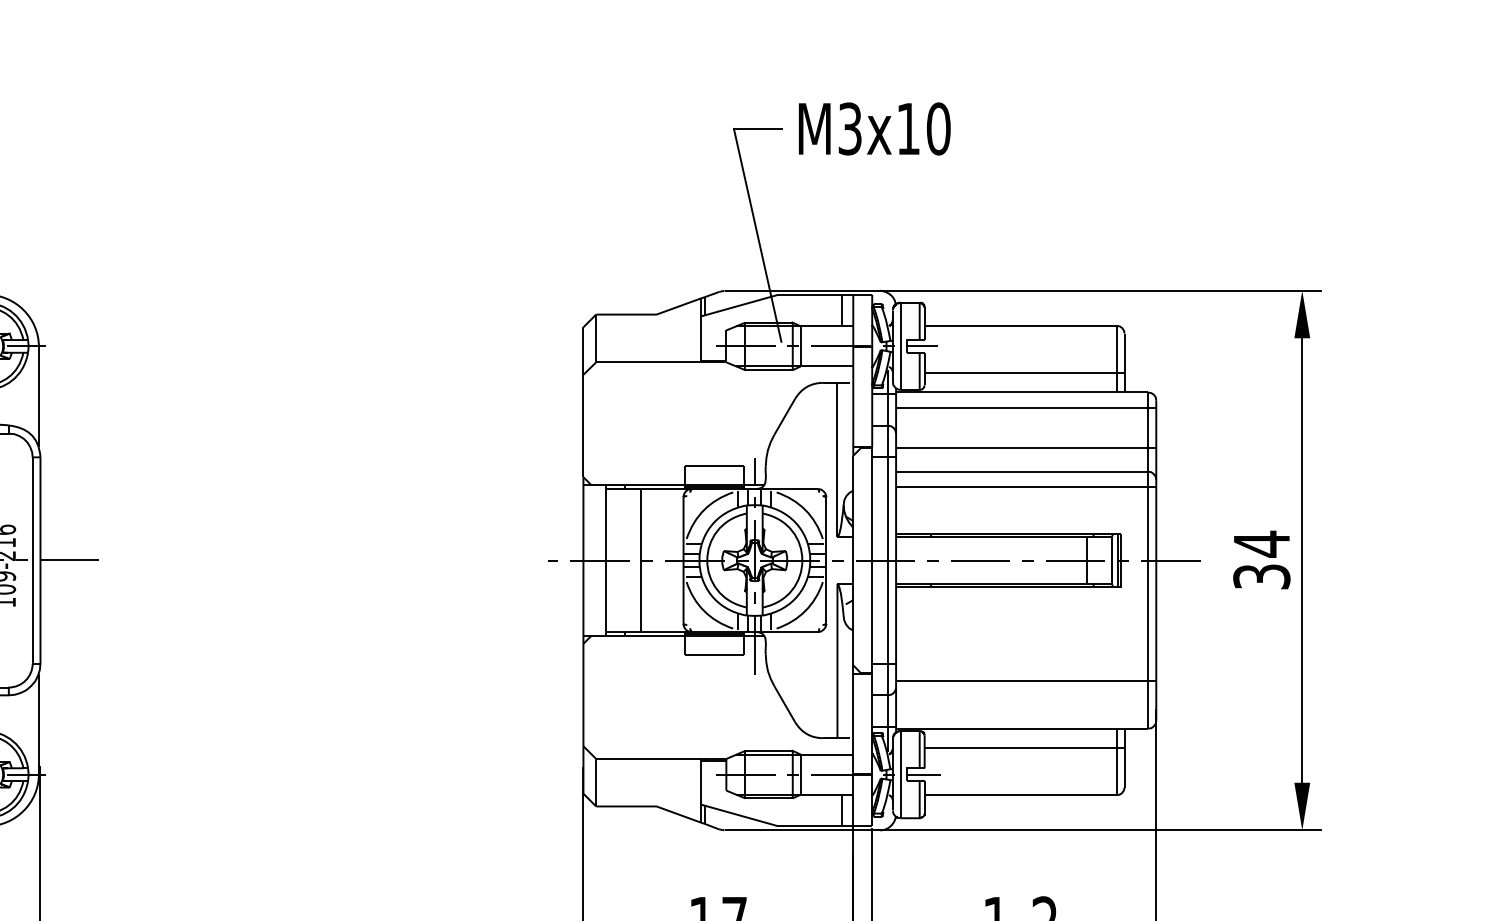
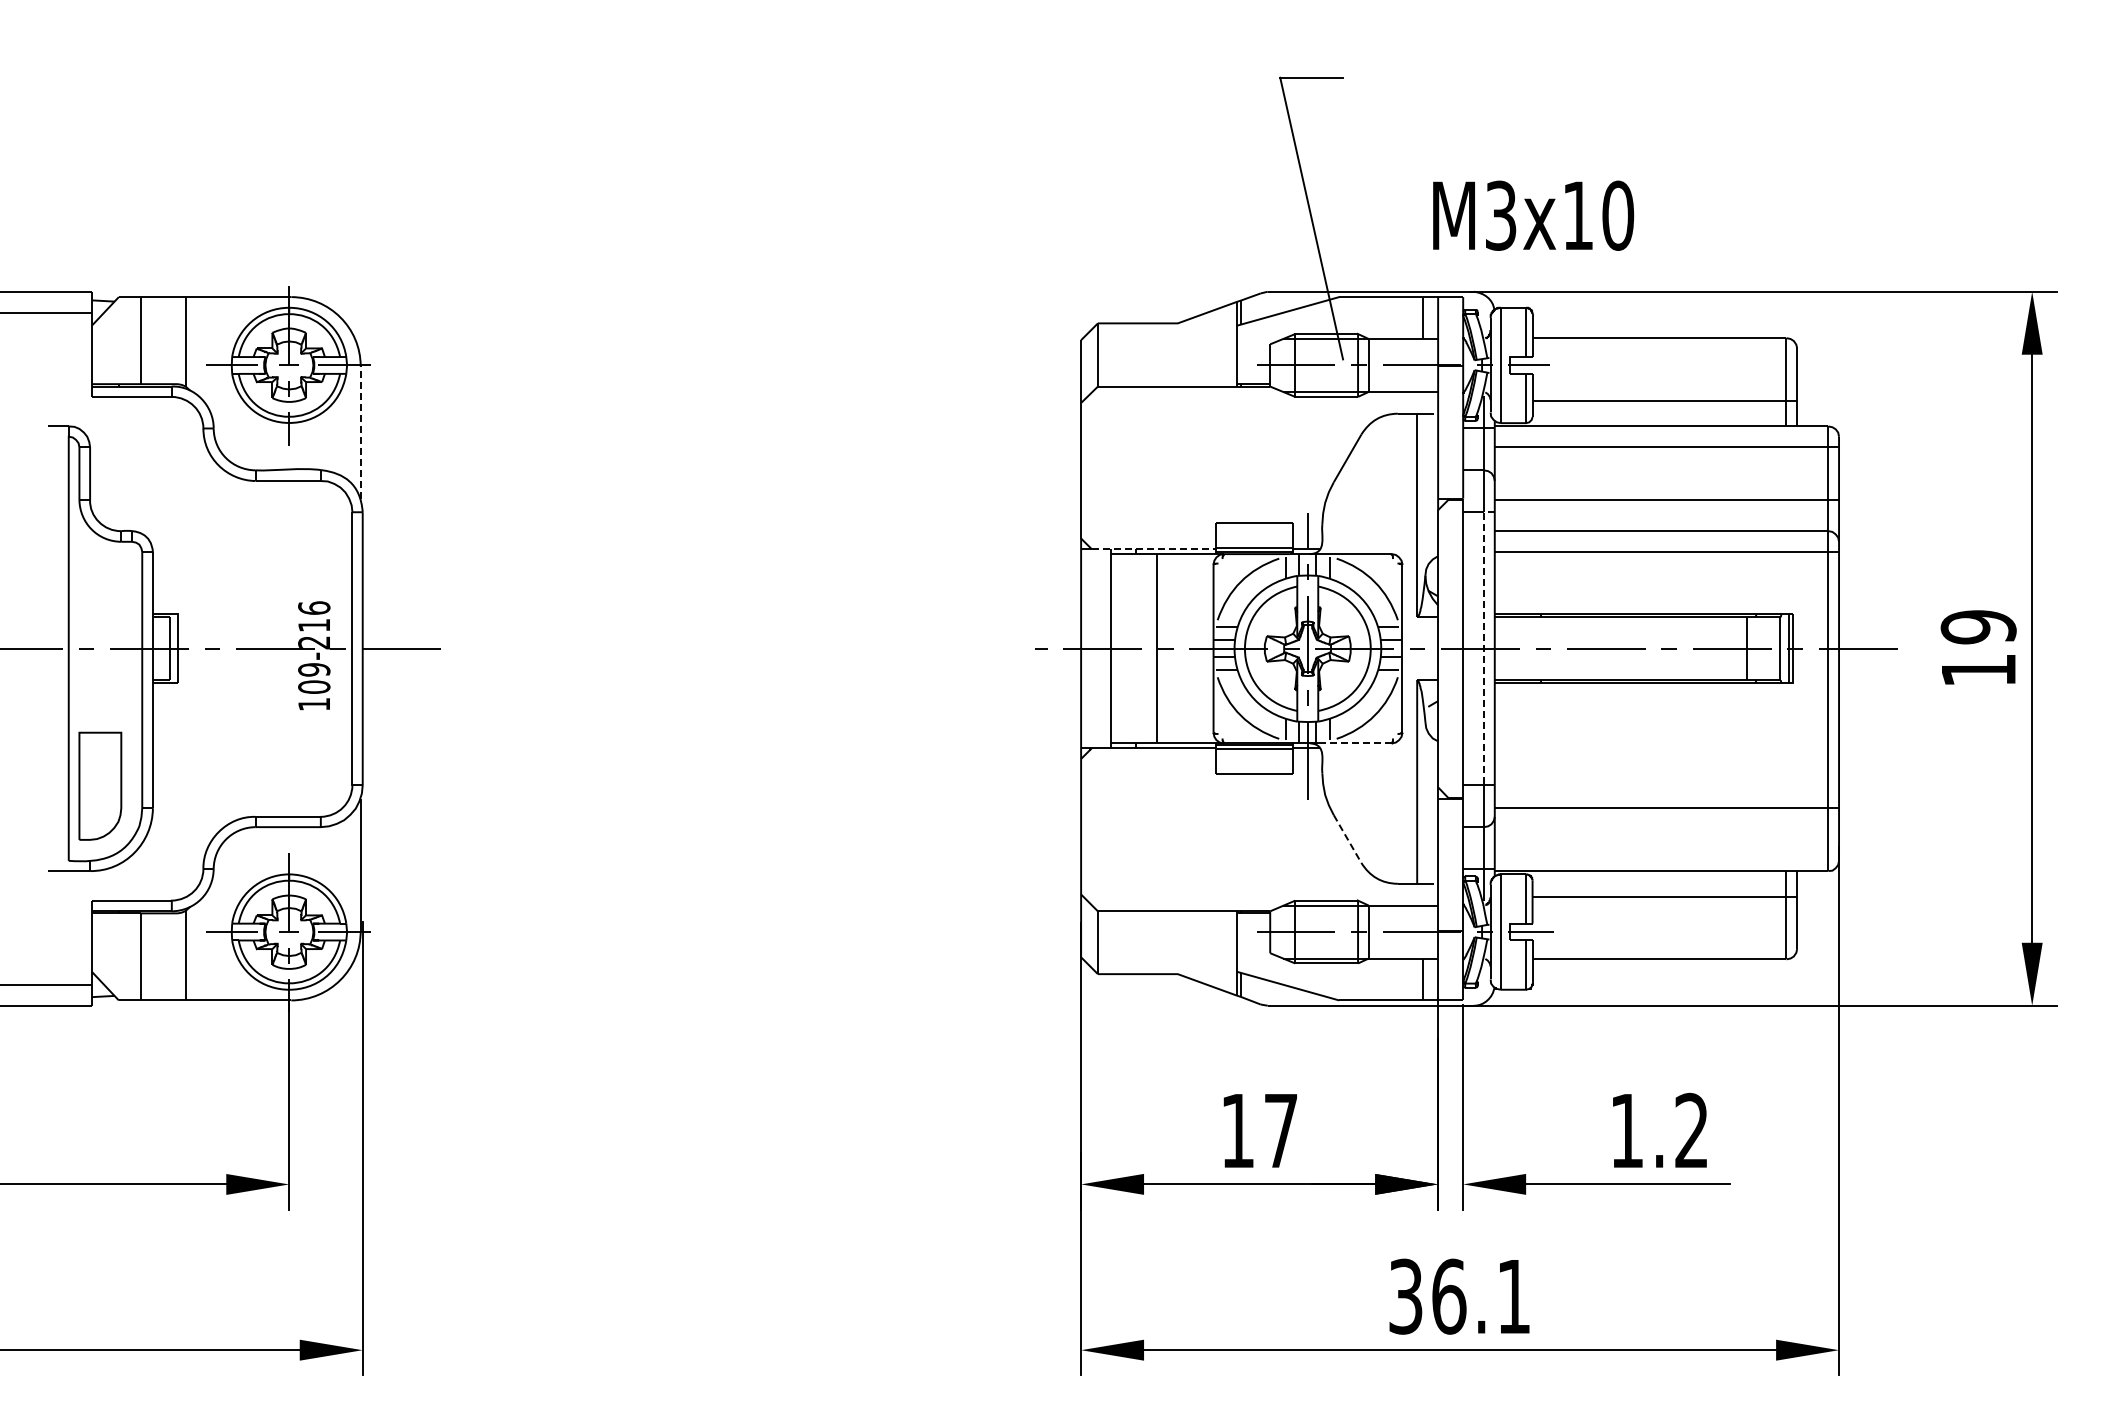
text: (874, 128) -> (1533, 215), moved
line: (38, 397) -> (360, 432), solid -> dashed
line: (638, 485) -> (1153, 549), solid -> dashed
line: (888, 555) -> (1484, 642), solid -> dashed
text: (1261, 559) -> (1978, 647), 34 -> 19
line: (793, 632) -> (1358, 743), solid -> dashed
line: (784, 704) -> (1347, 839), solid -> dashed

